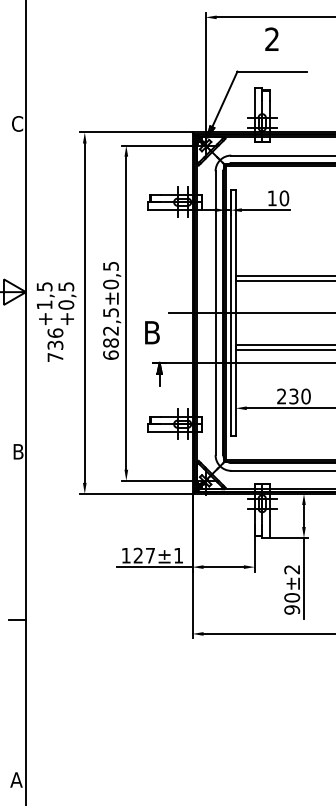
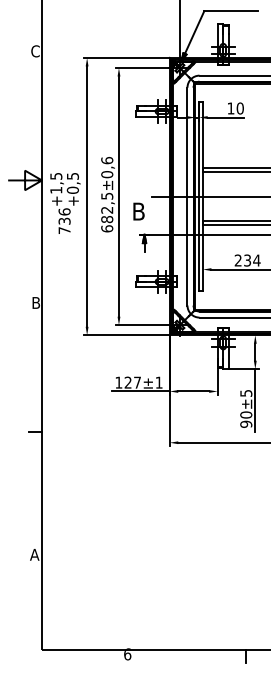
text: (111, 266) -> (107, 160), ±0,5 -> ±0,6
text: (305, 396) -> (256, 260), 230 -> 234
text: (292, 569) -> (246, 393), ±2 -> ±5

